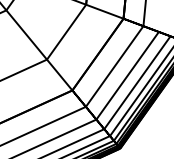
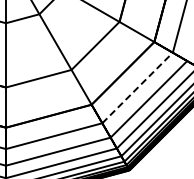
line: (114, 67) -> (137, 88), solid -> dashed

